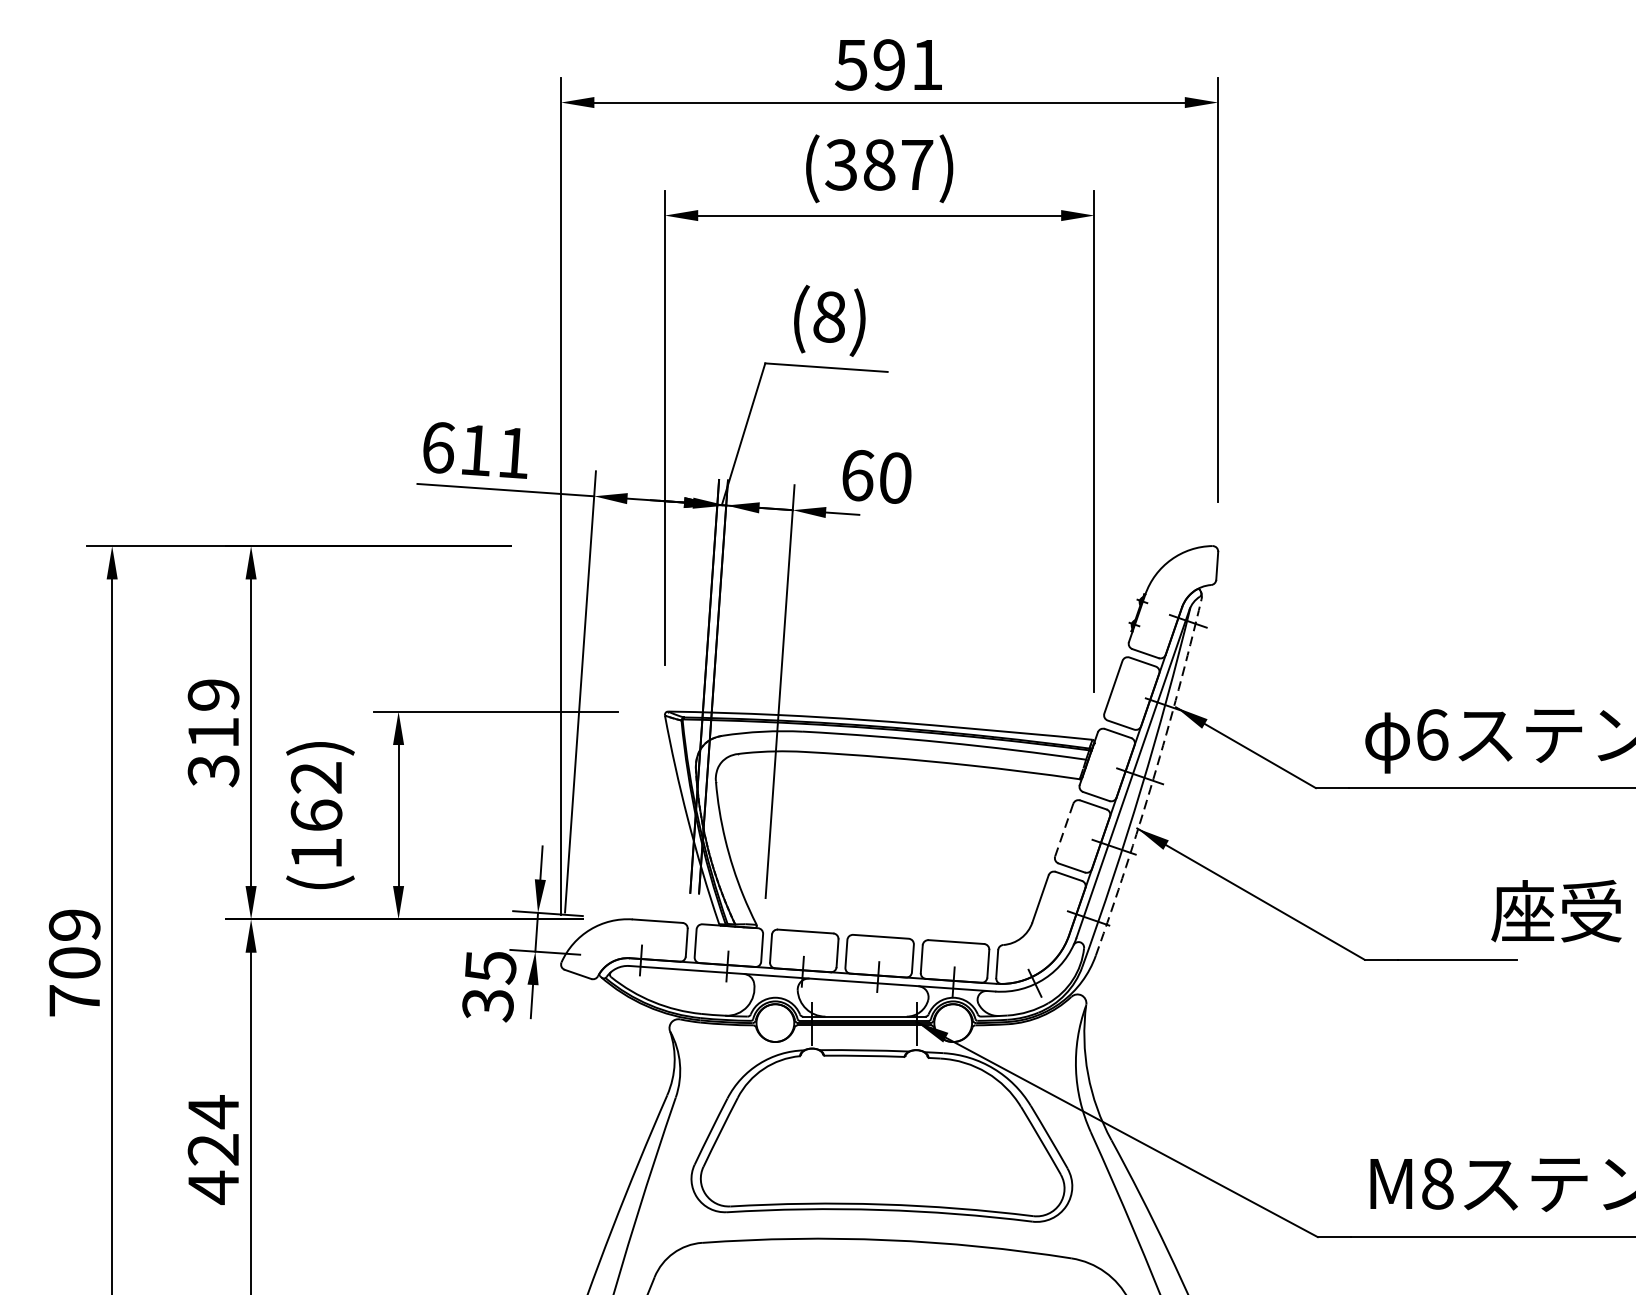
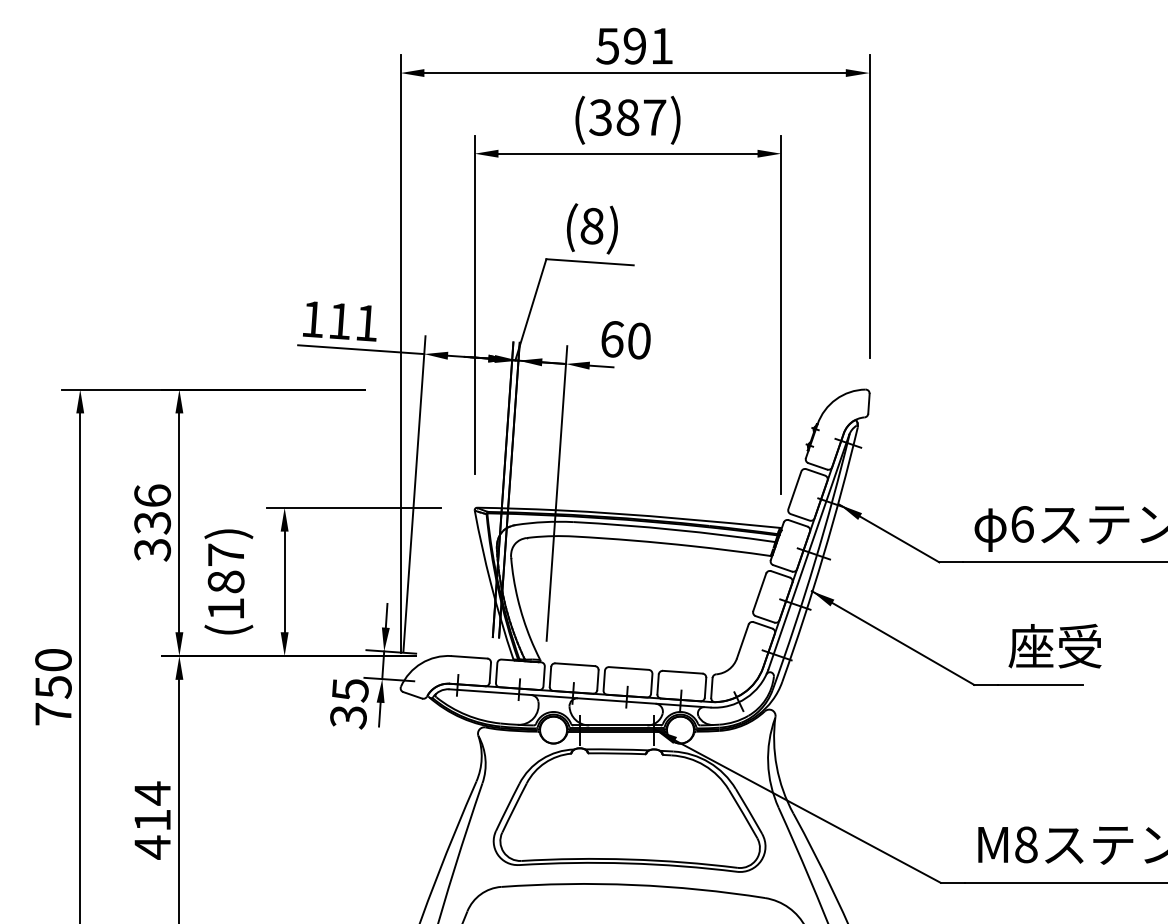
text: (439, 447) -> (313, 319), 611 -> 111
text: (213, 714) -> (152, 509), 319 -> 336
arc: (1153, 778) -> (823, 555), dashed -> solid
text: (315, 796) -> (225, 568), (162) -> (187)
line: (1063, 830) -> (759, 592), dashed -> solid
text: (1555, 910) -> (1054, 645), moved
text: (74, 945) -> (53, 674), 709 -> 750
text: (213, 1149) -> (152, 820), 424 -> 414

